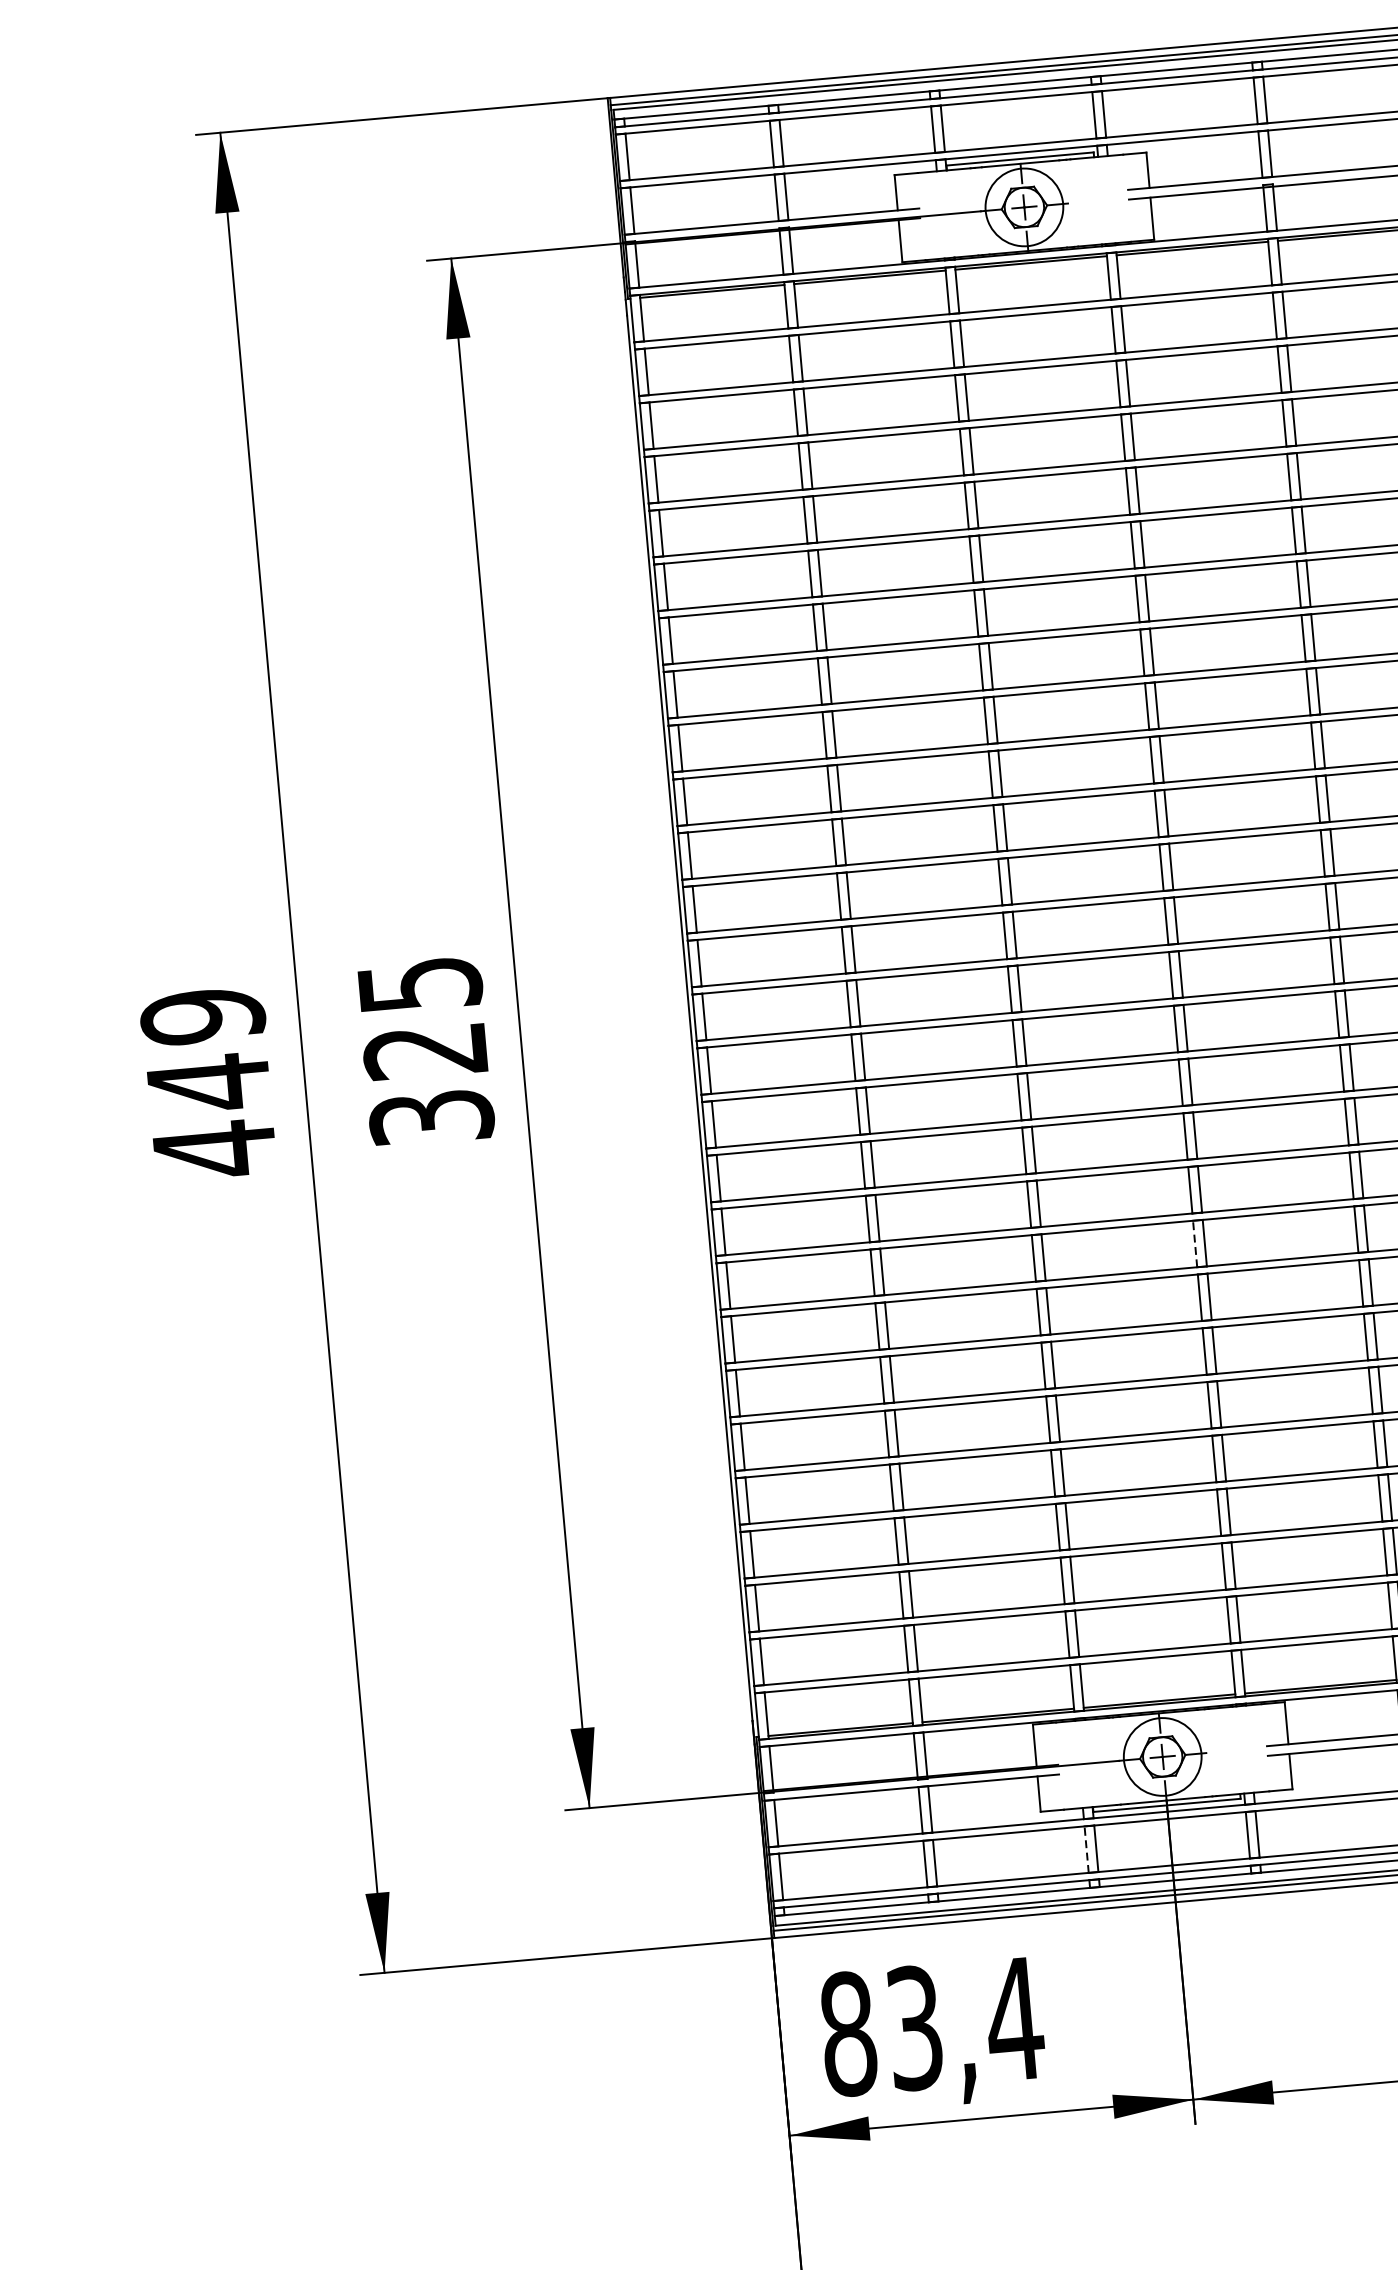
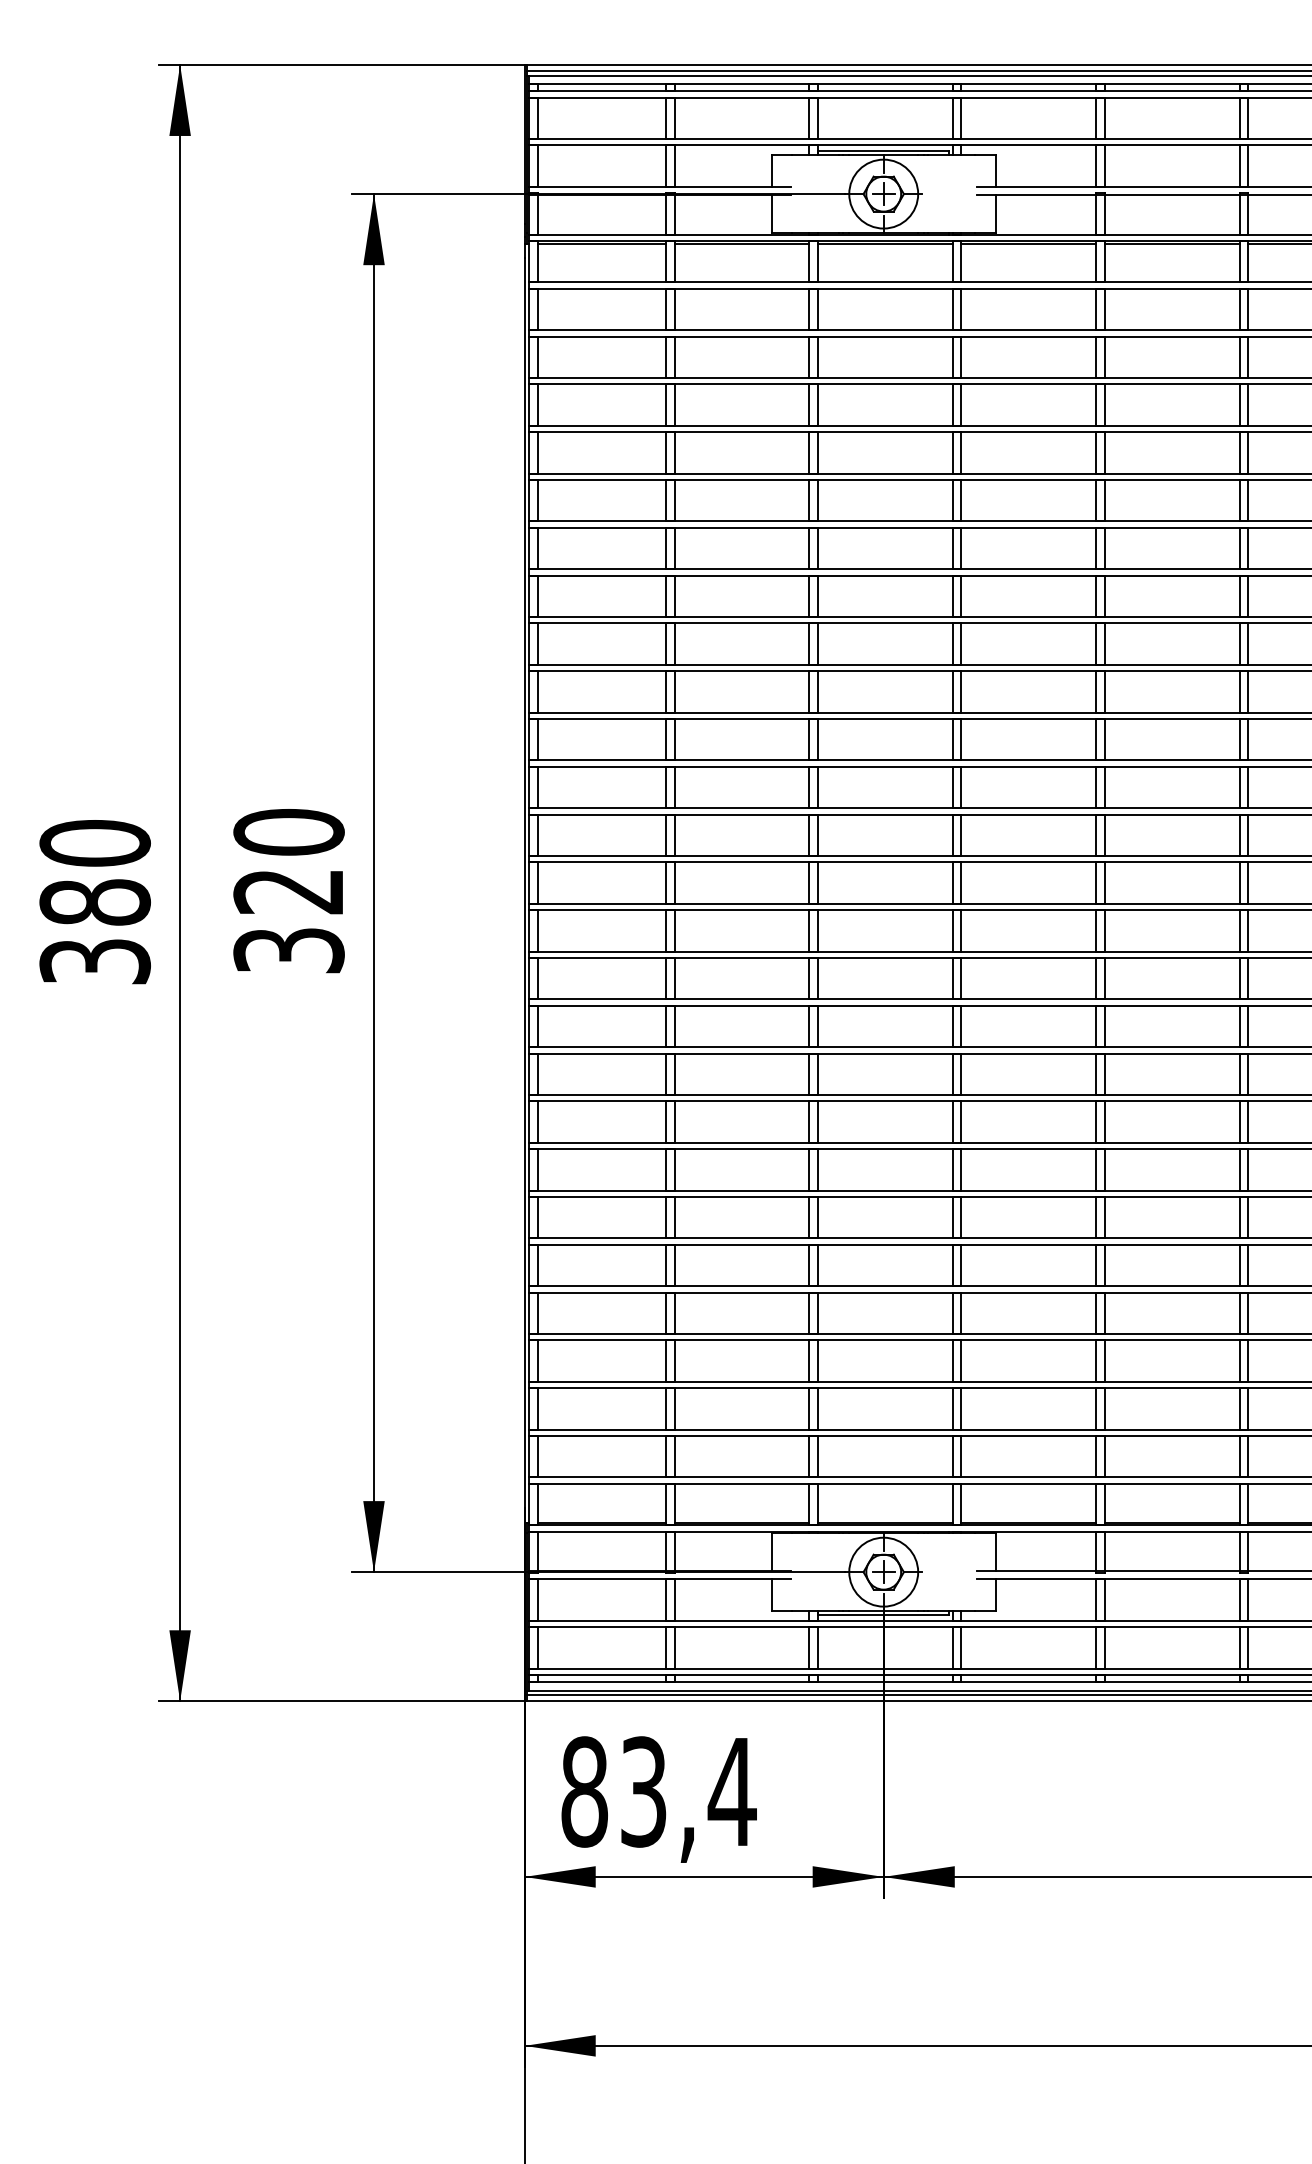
text: (419, 984) -> (288, 832), 325 -> 320
text: (208, 1084) -> (94, 903), 449 -> 380
line: (1194, 1244) -> (952, 1122), dashed -> solid
line: (1086, 1849) -> (809, 1647), dashed -> solid

